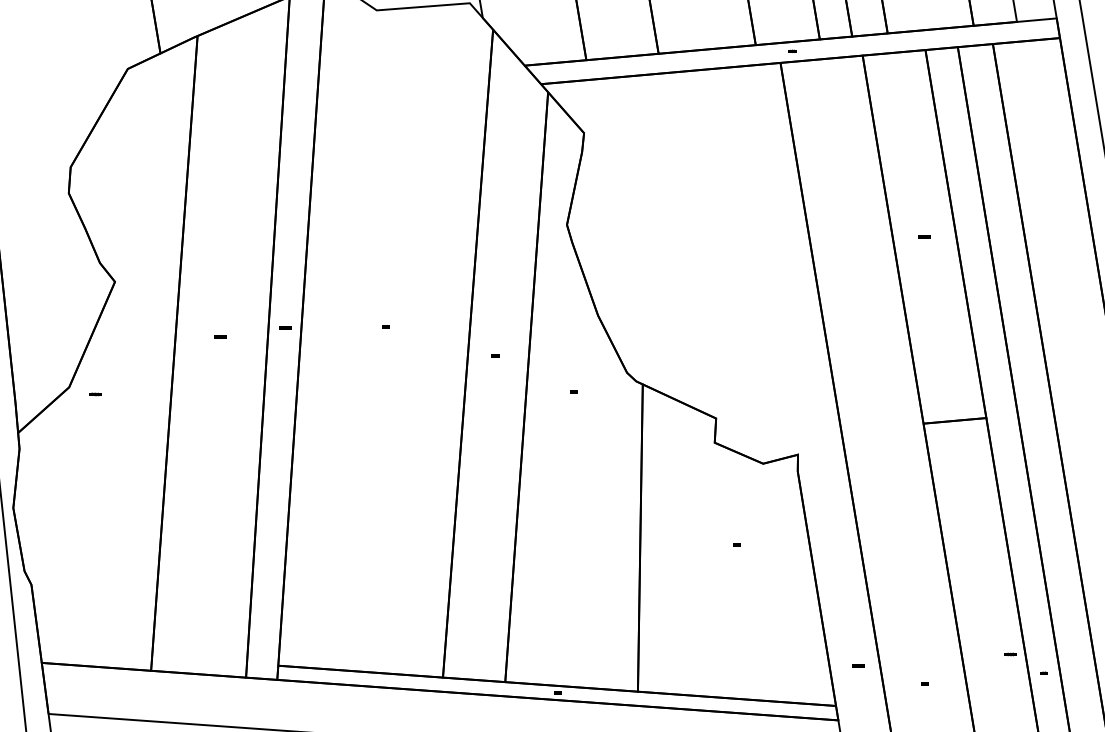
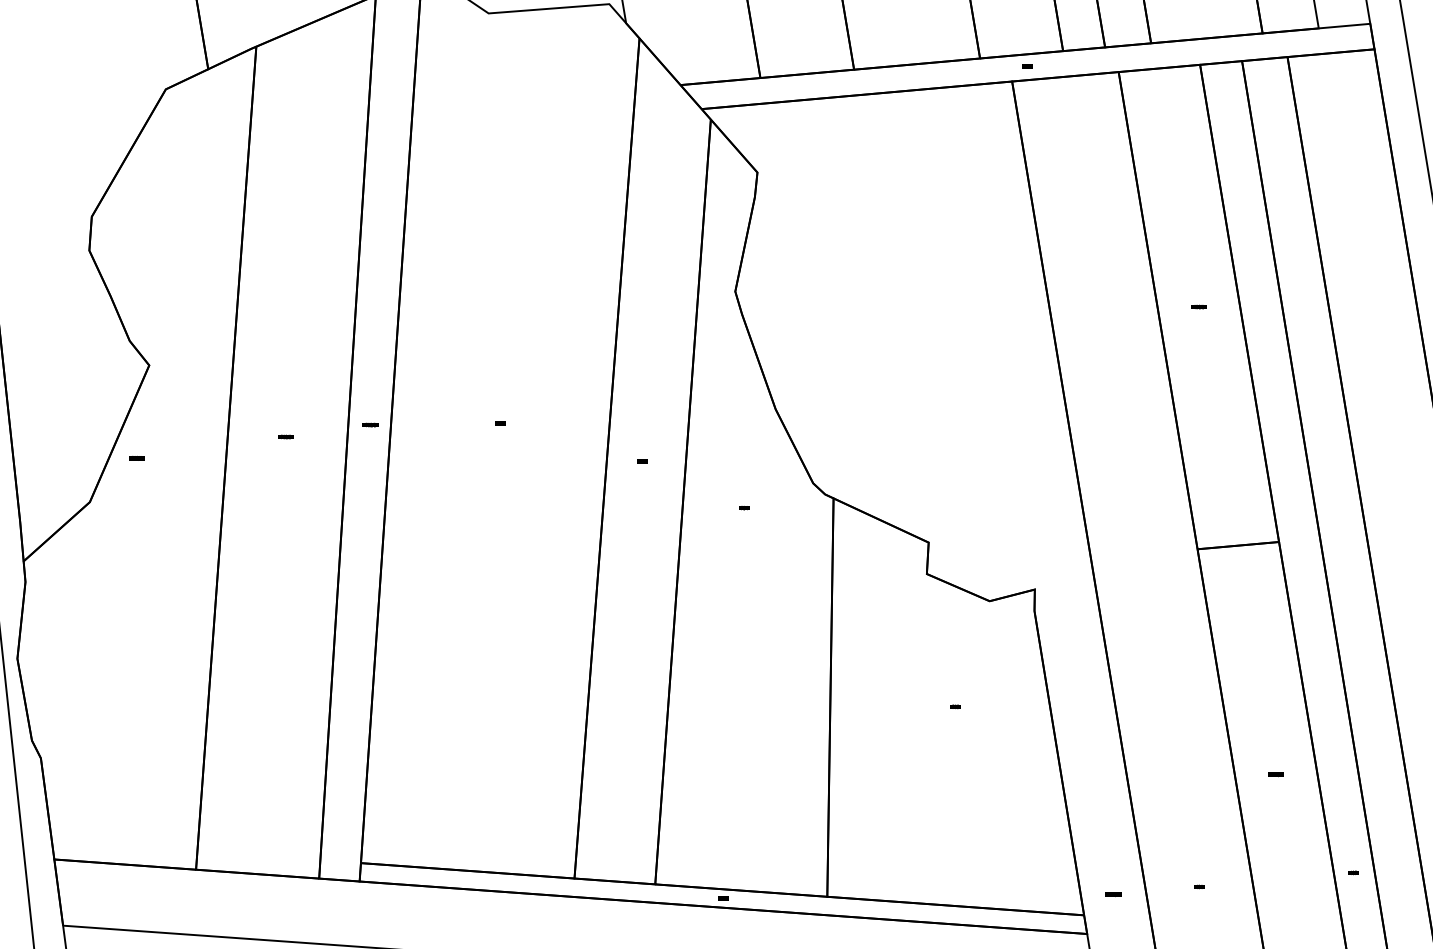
text: (95, 394) -> (136, 458), moved
text: (1010, 654) -> (1276, 774), moved
text: (858, 665) -> (1113, 893), moved

